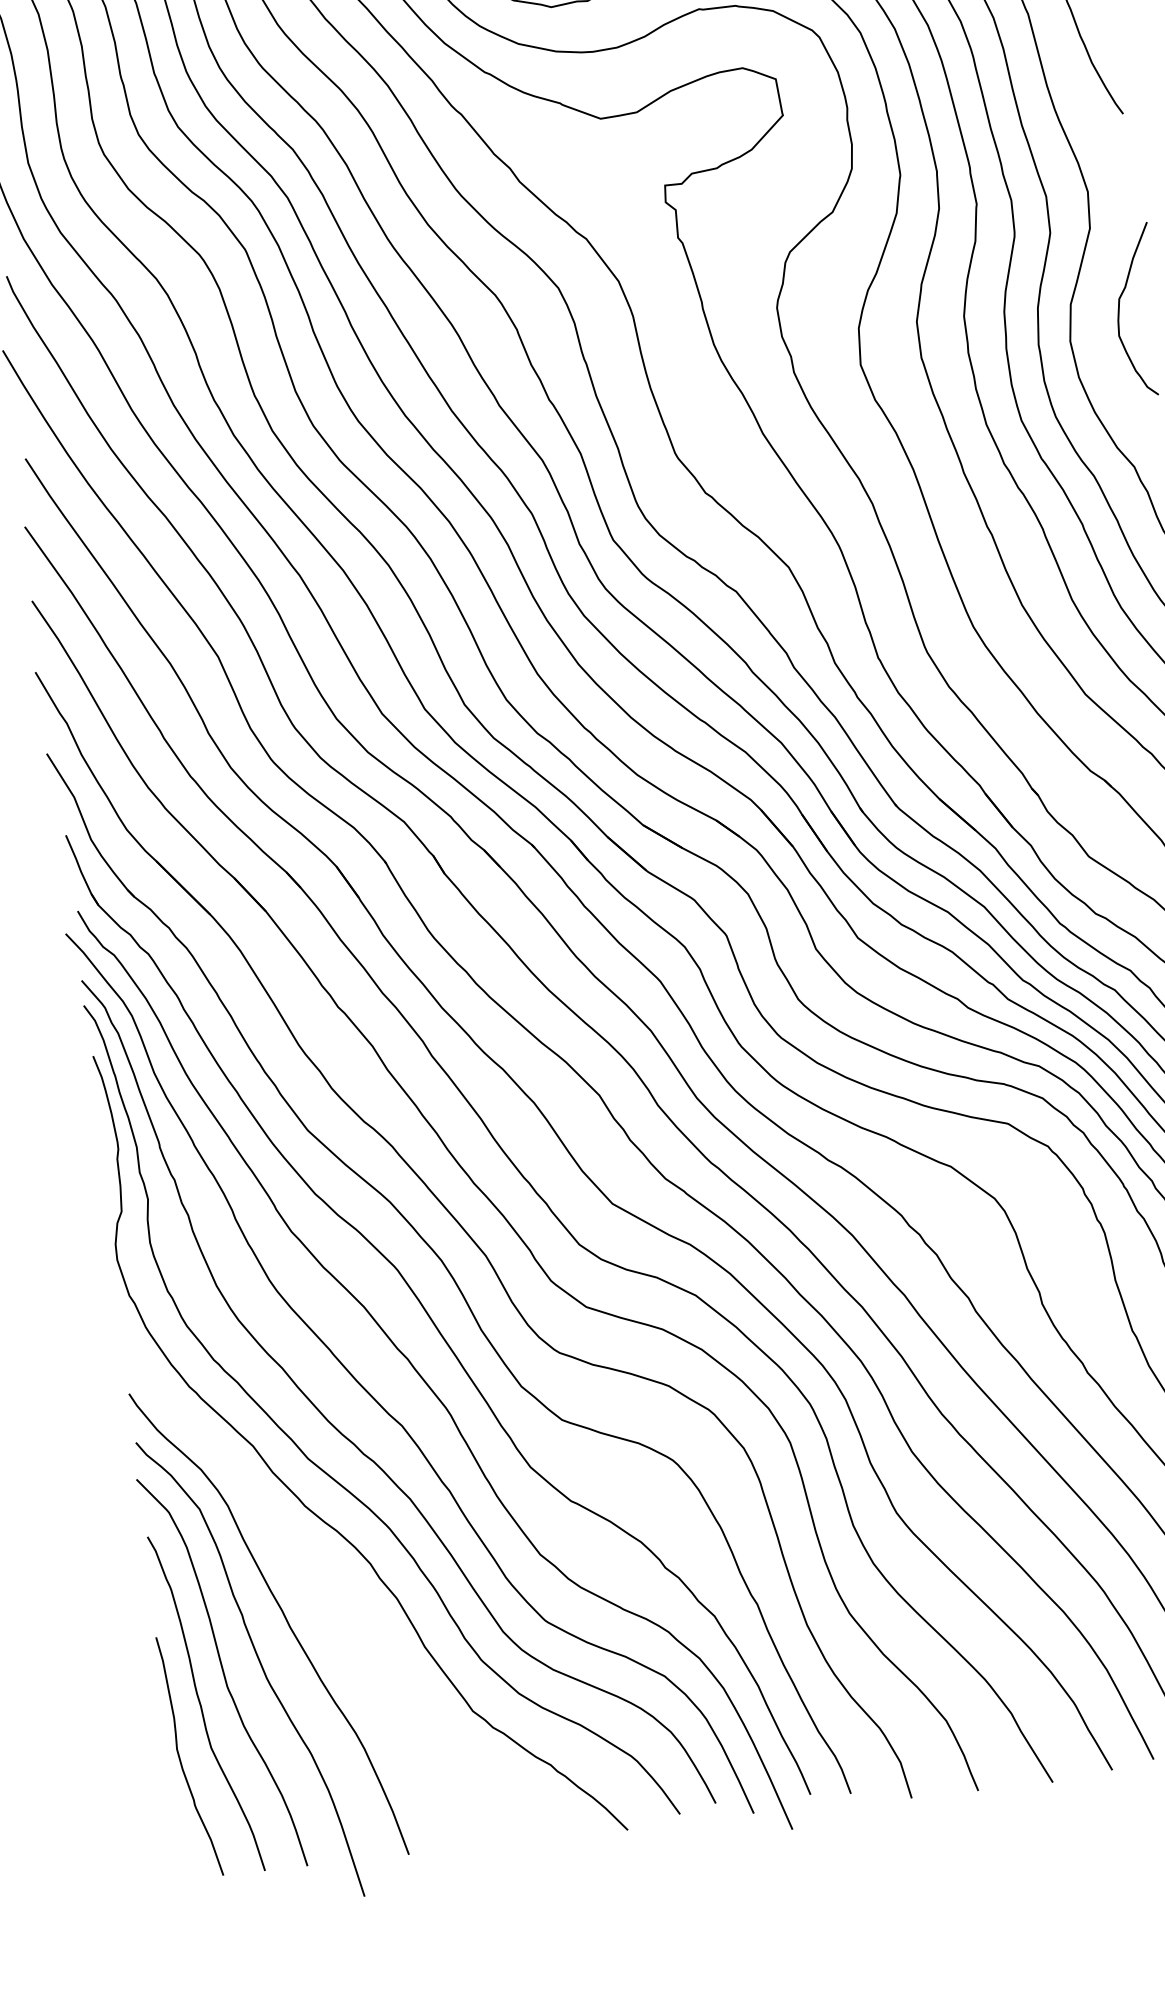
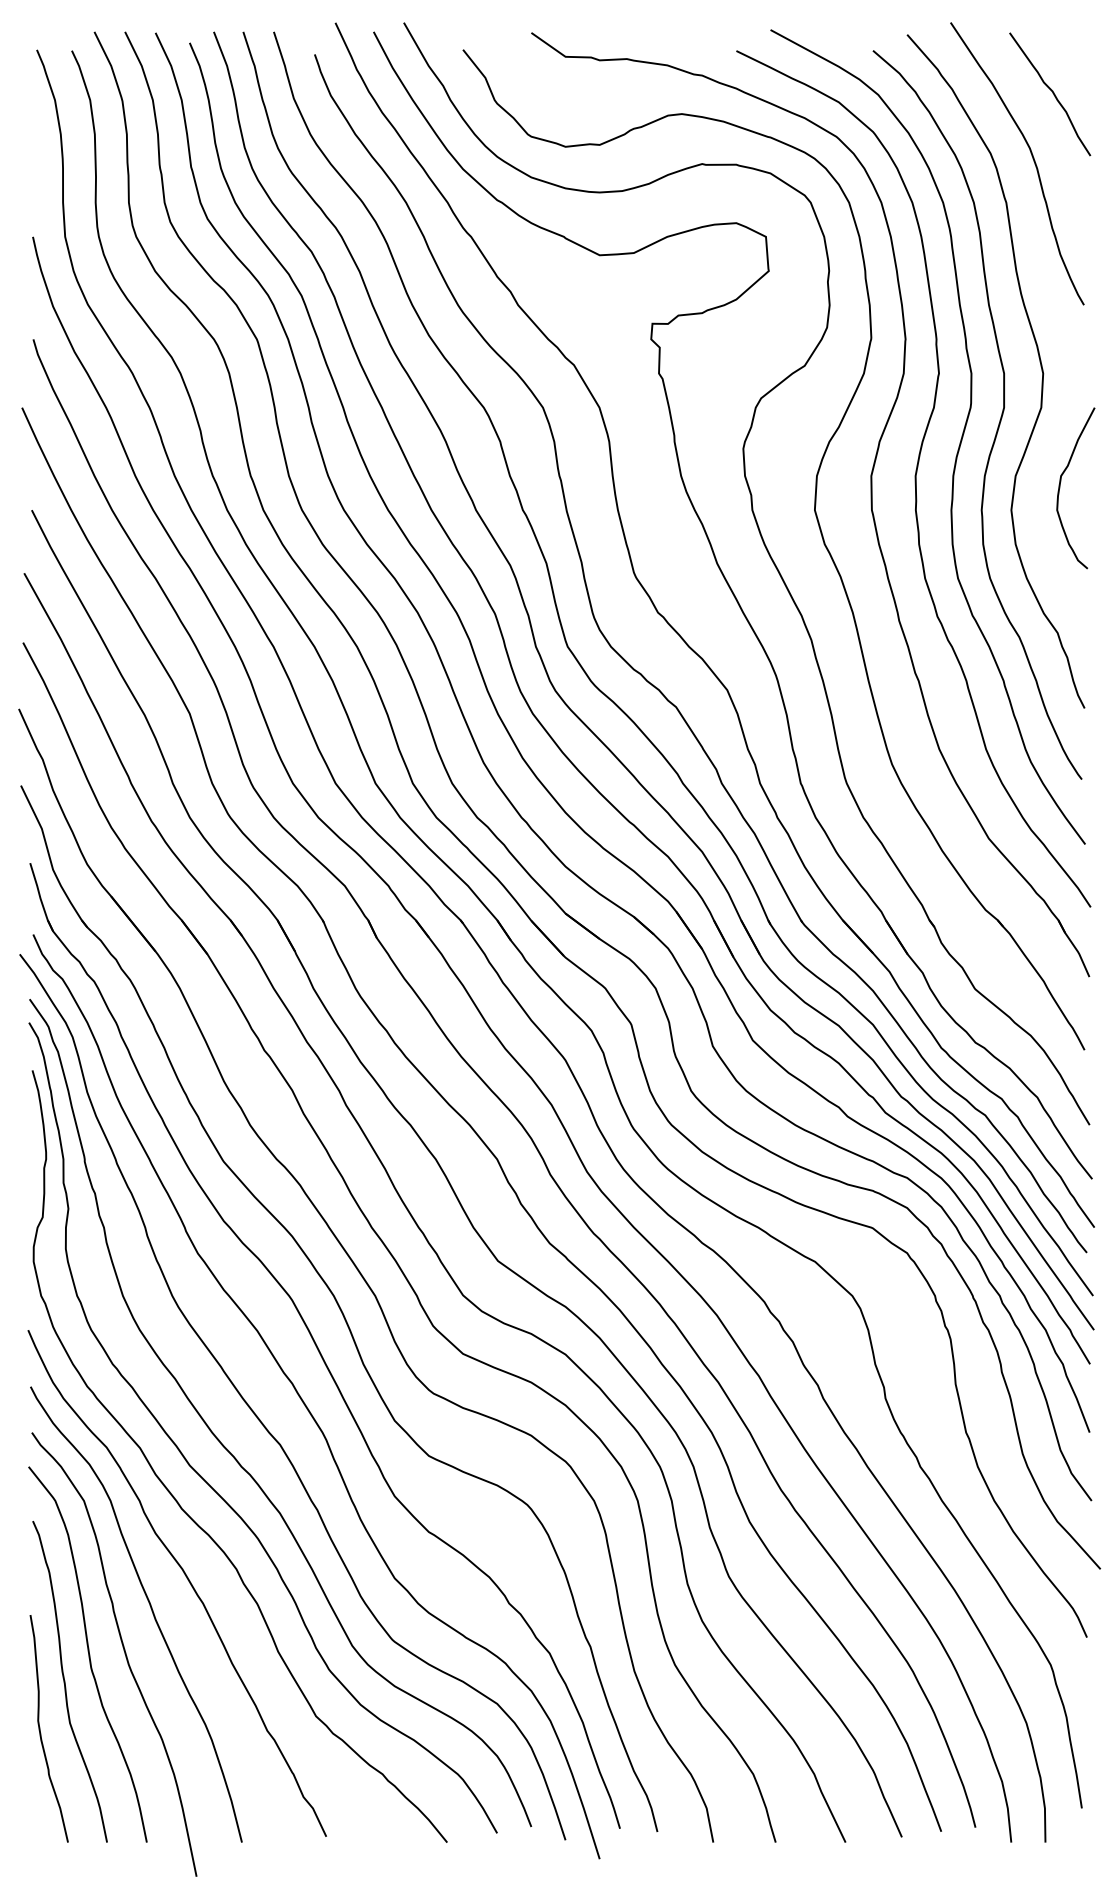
curve: (318, 1579) -> (186, 1578), added

